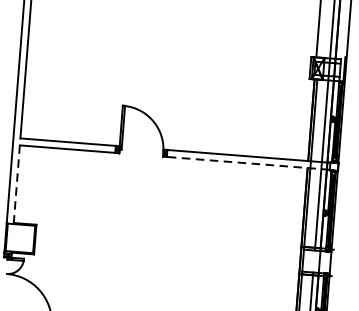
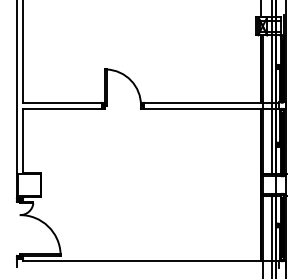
line: (248, 163) -> (211, 108), dashed -> solid
line: (16, 185) -> (22, 141), dashed -> solid

